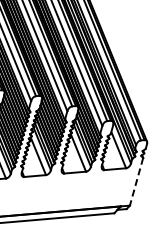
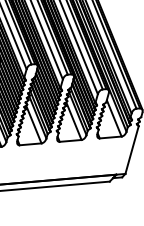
line: (136, 181) -> (132, 149), dashed -> solid

